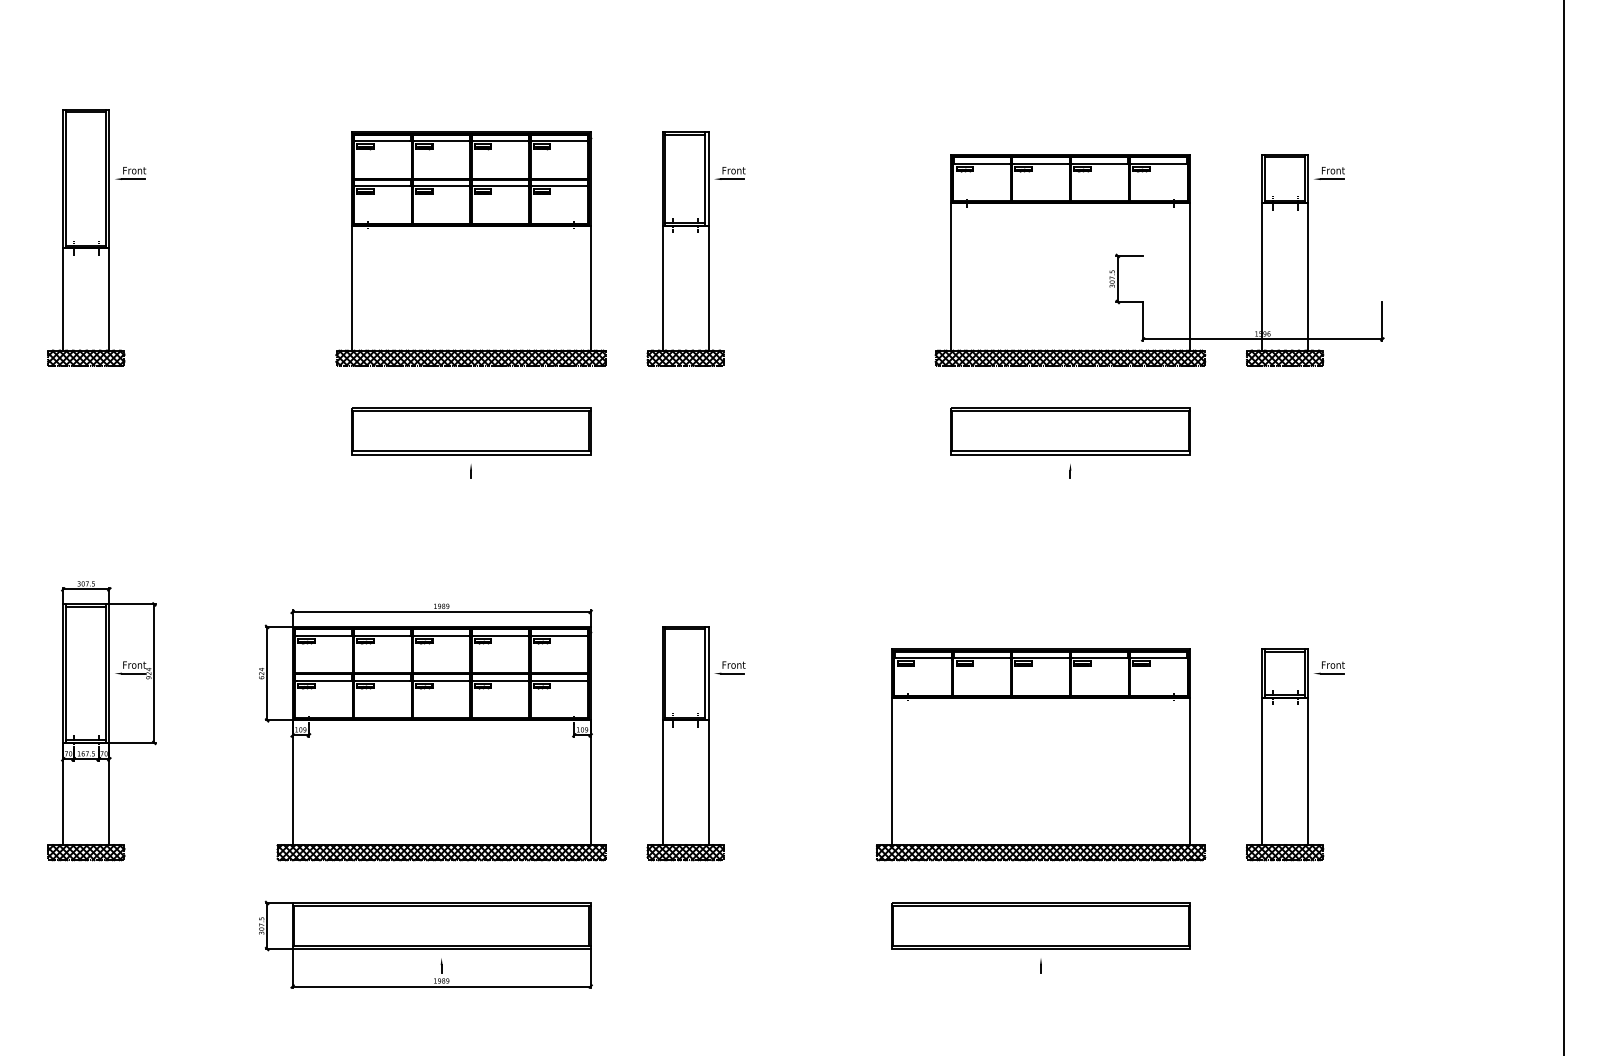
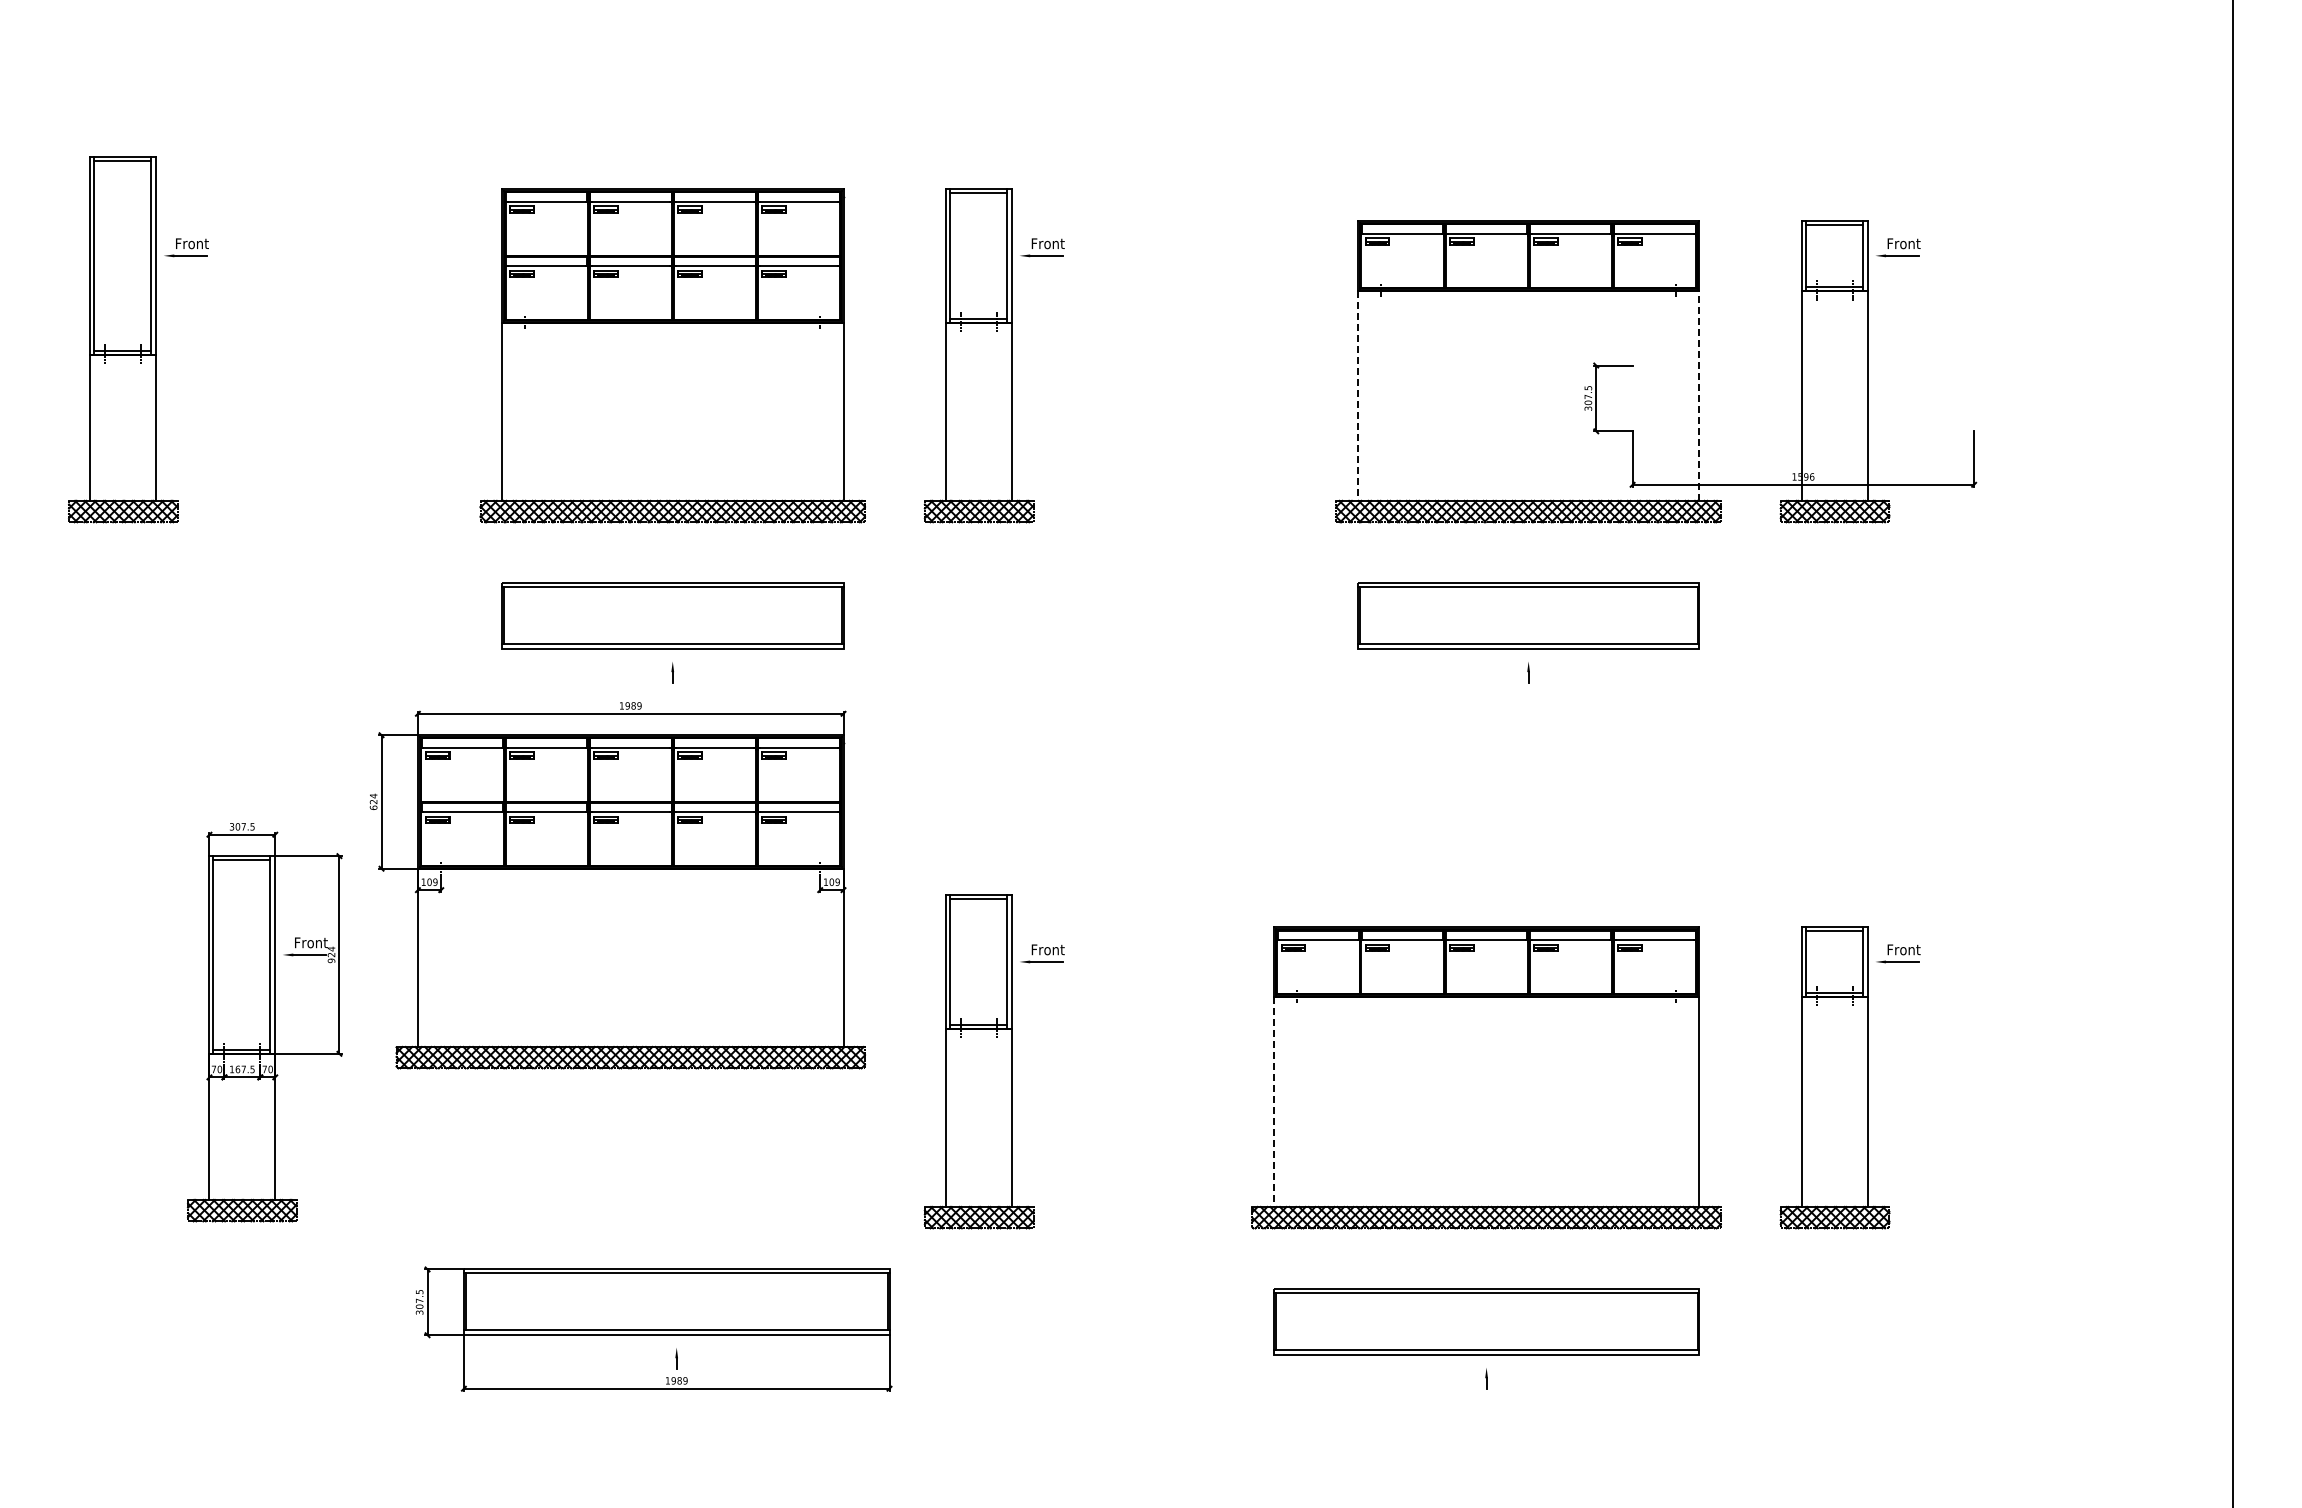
line: (1190, 276) -> (1699, 395), solid -> dashed
line: (950, 277) -> (1357, 396), solid -> dashed
part: (101, 720) -> (264, 1022), moved
part: (432, 732) -> (617, 885), moved
line: (891, 772) -> (1273, 1102), solid -> dashed
part: (425, 944) -> (653, 1328), moved

